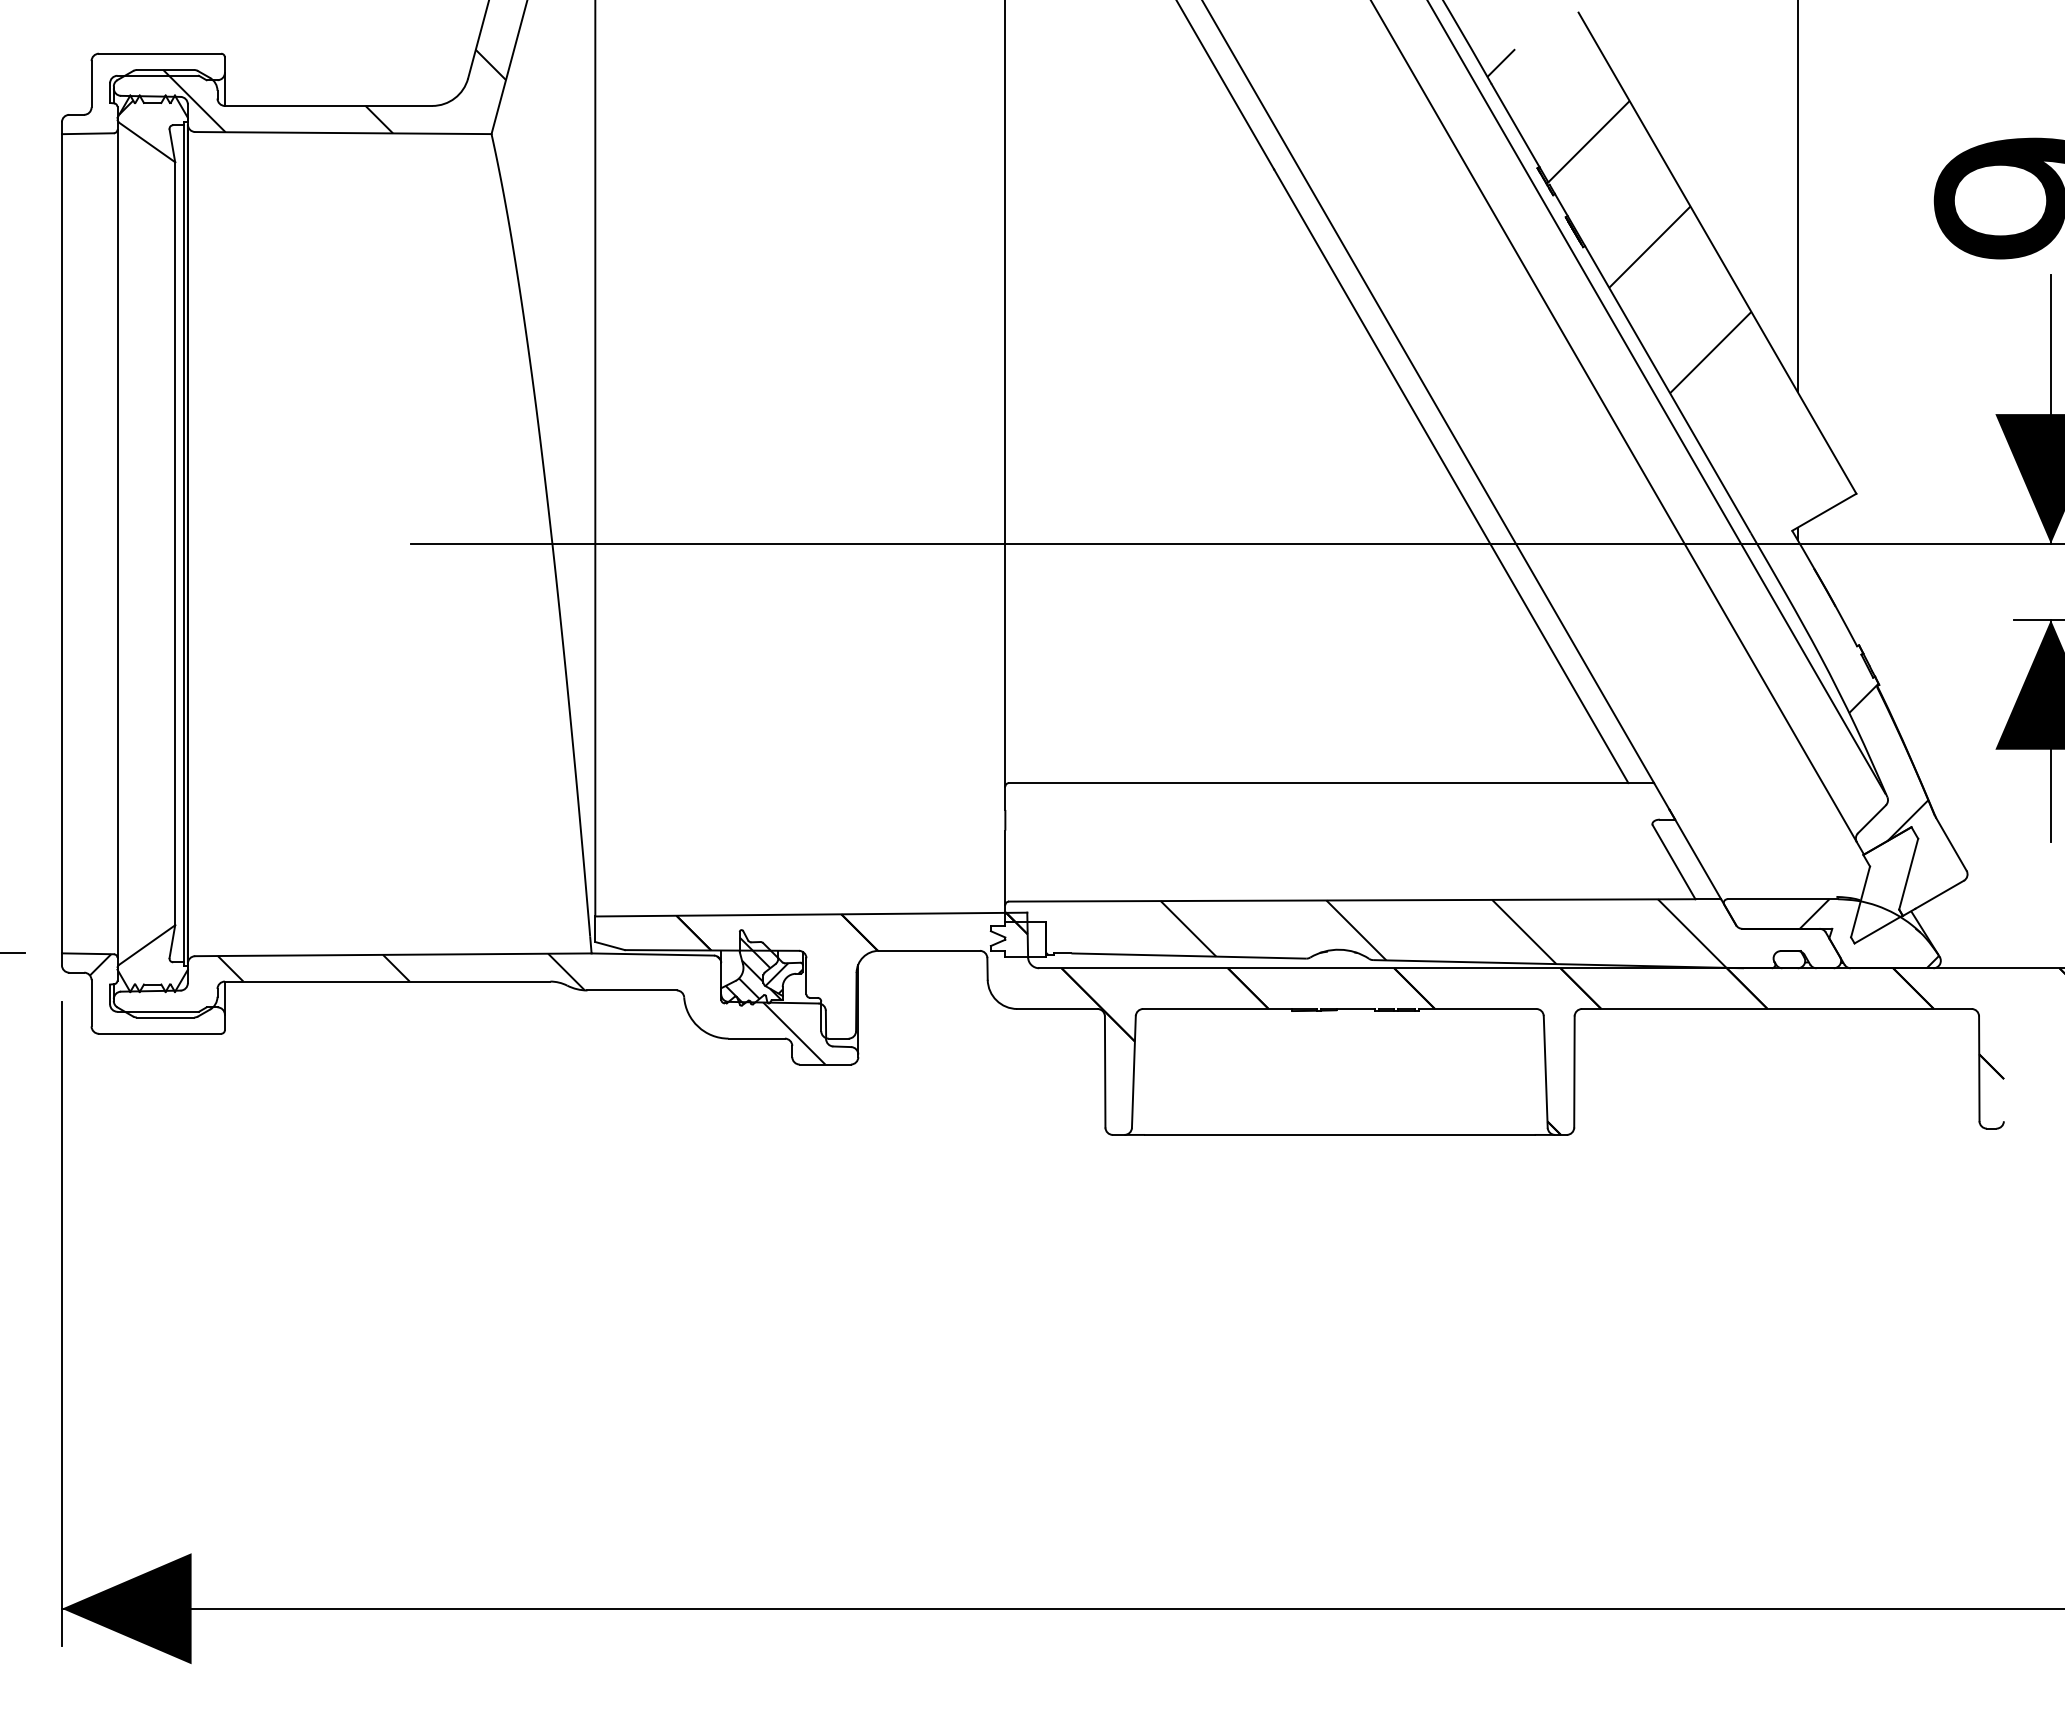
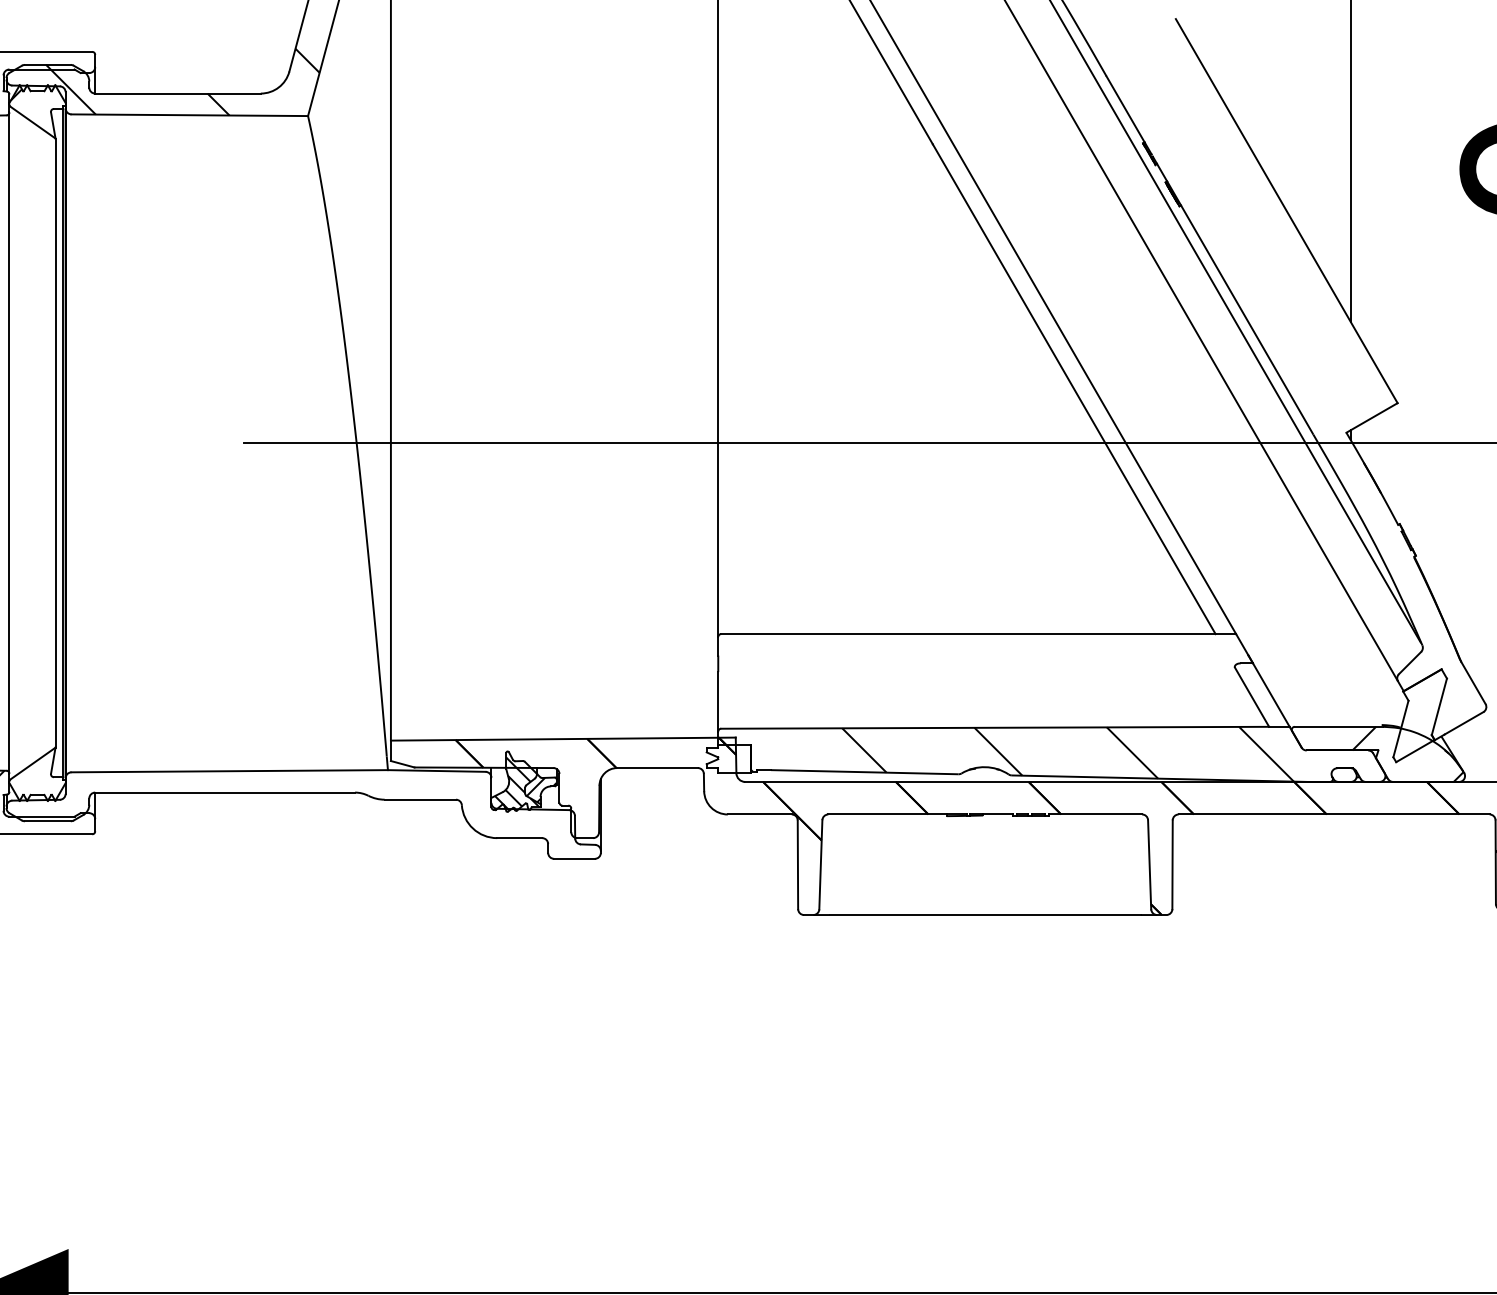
hatch: (1707, 445) -> (1278, 364), removed
hatch: (521, 1008) -> (331, 814), removed

